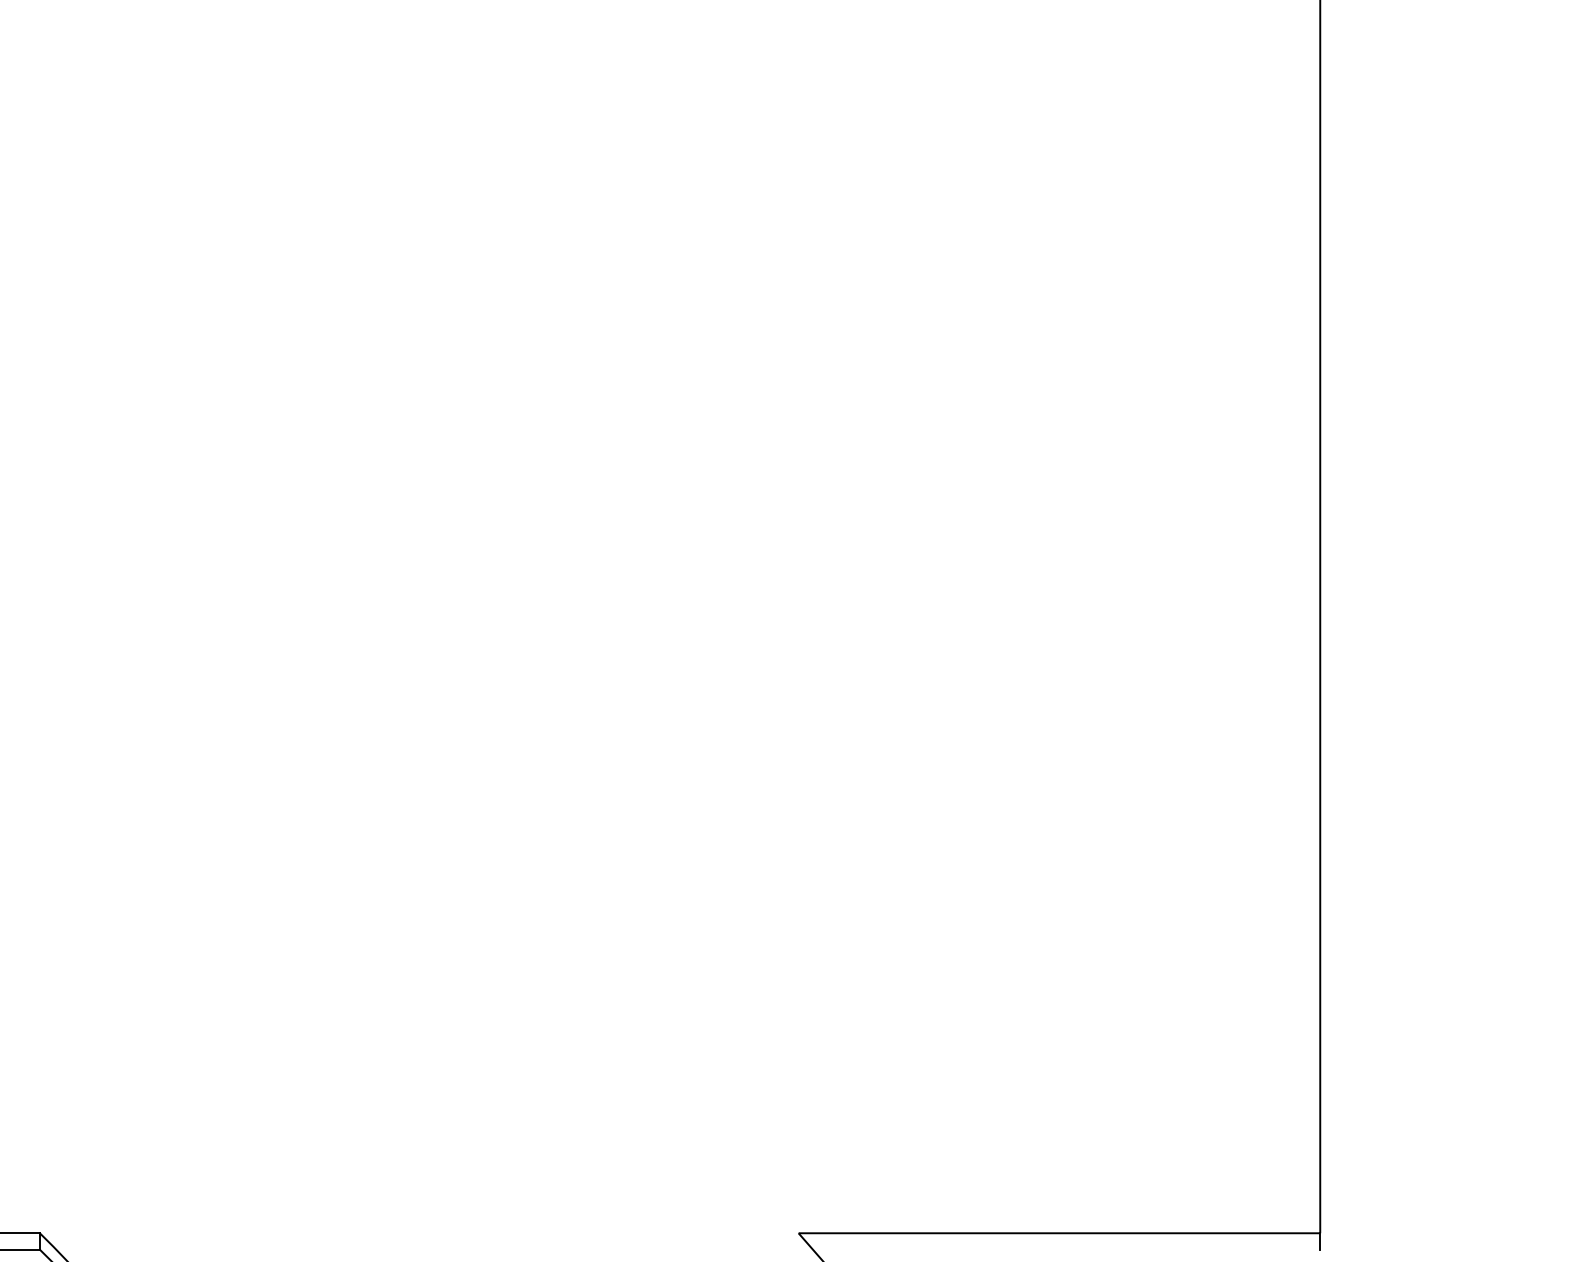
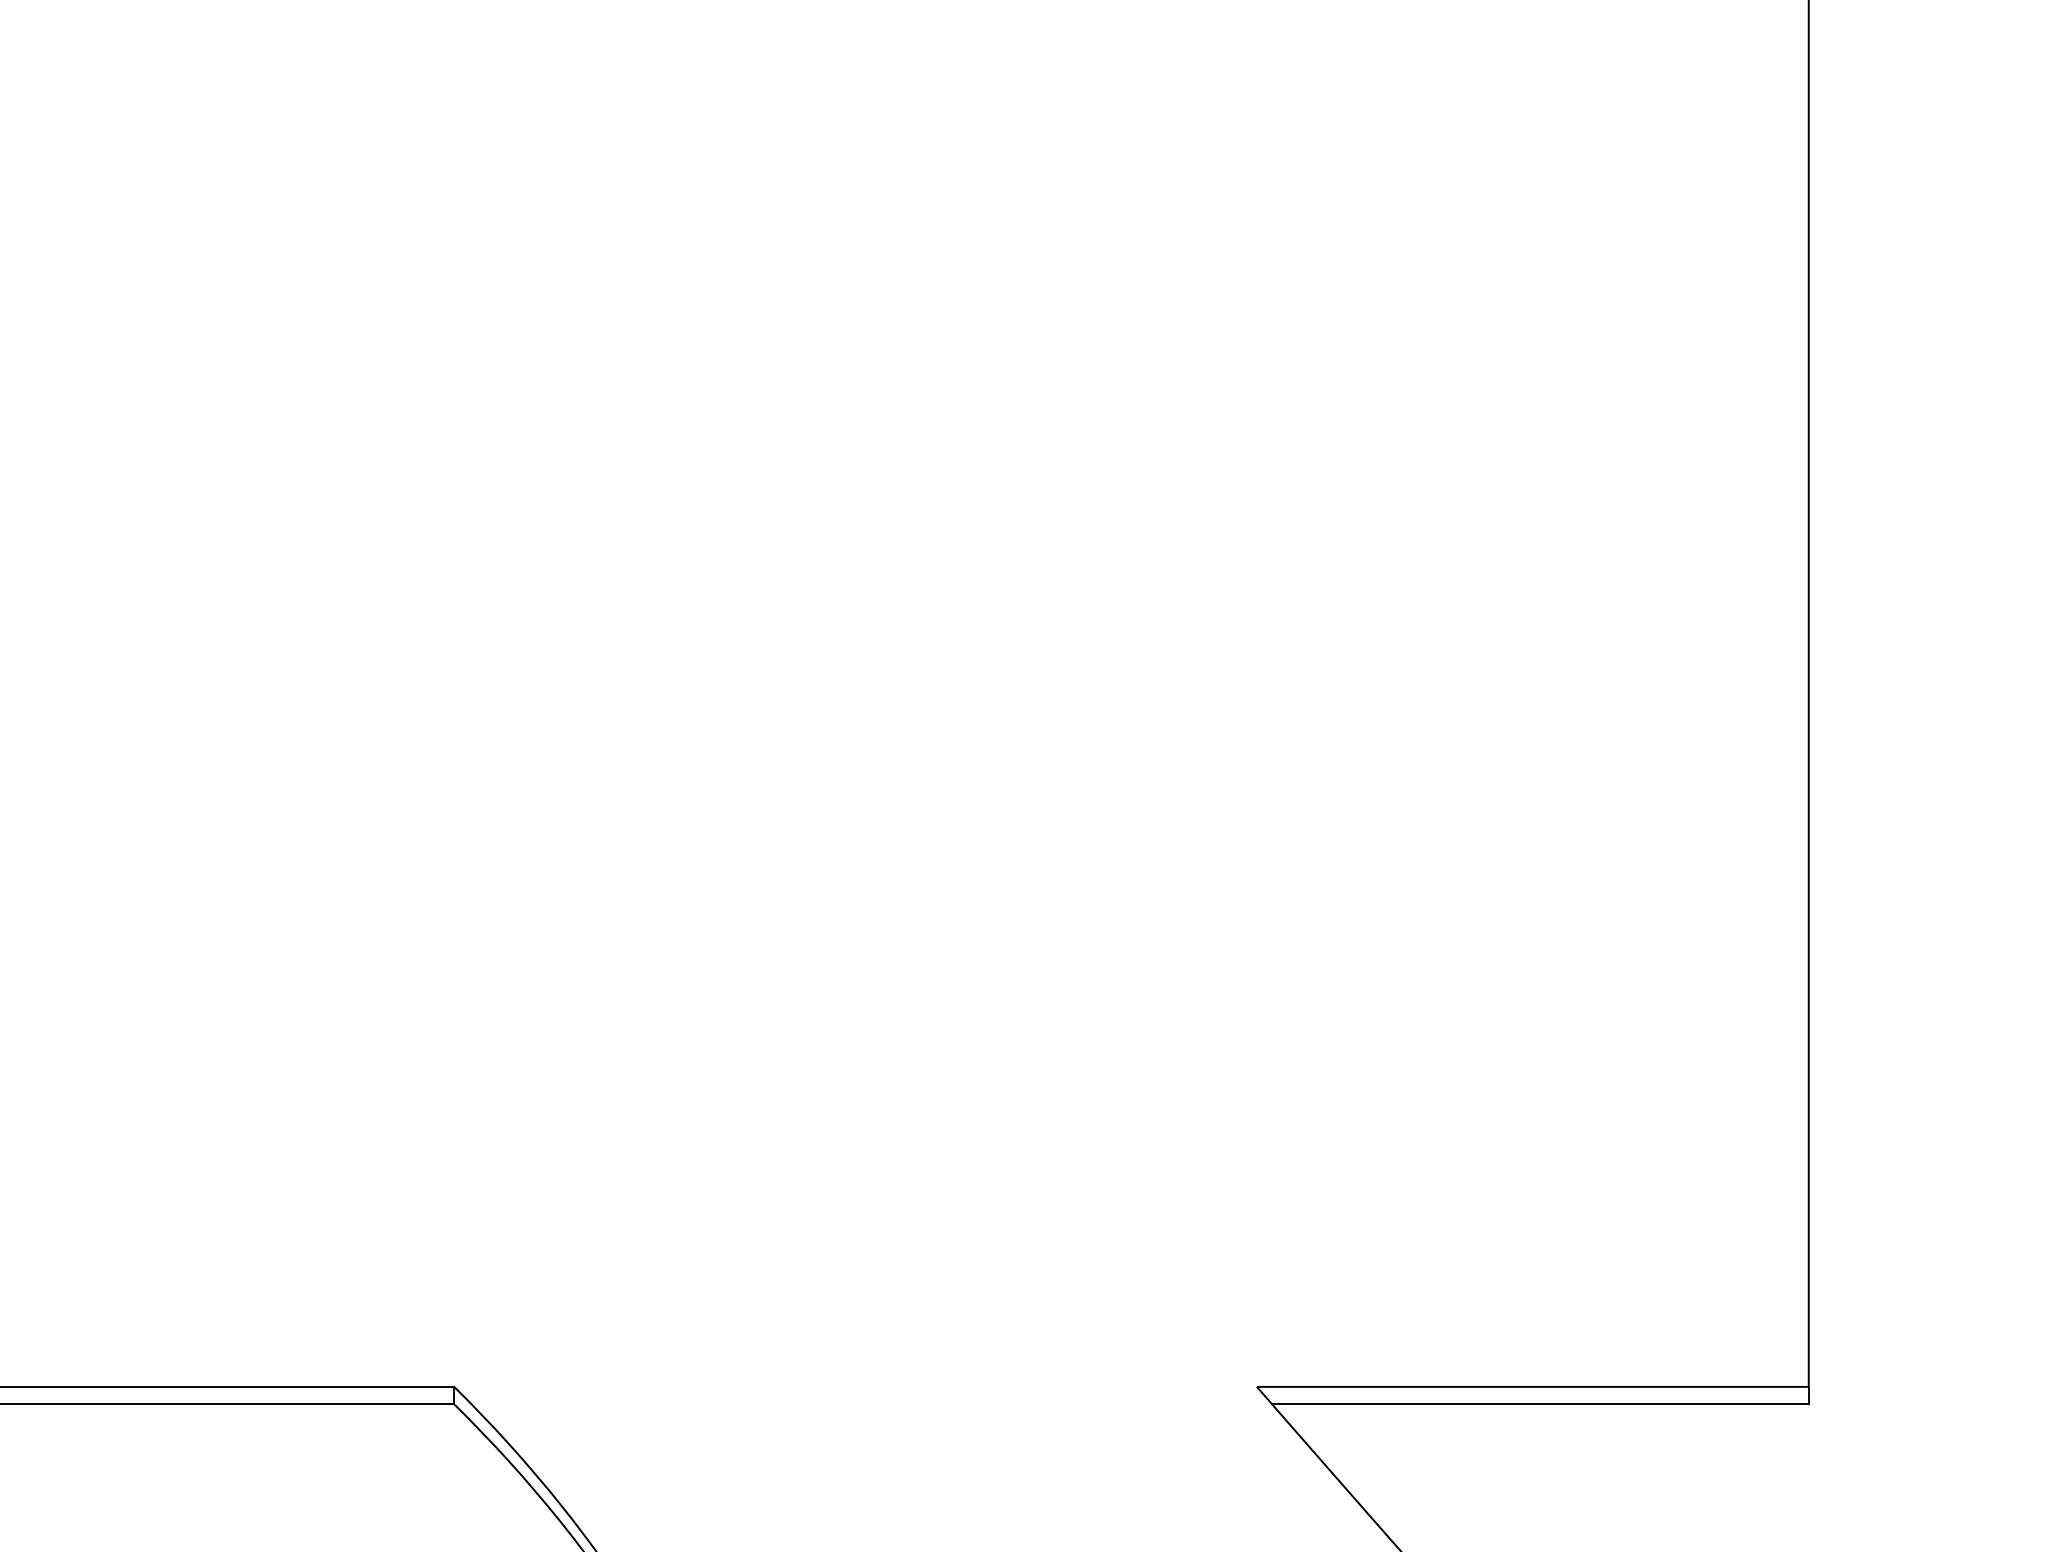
line: (1066, 1249) -> (1540, 1404), added

